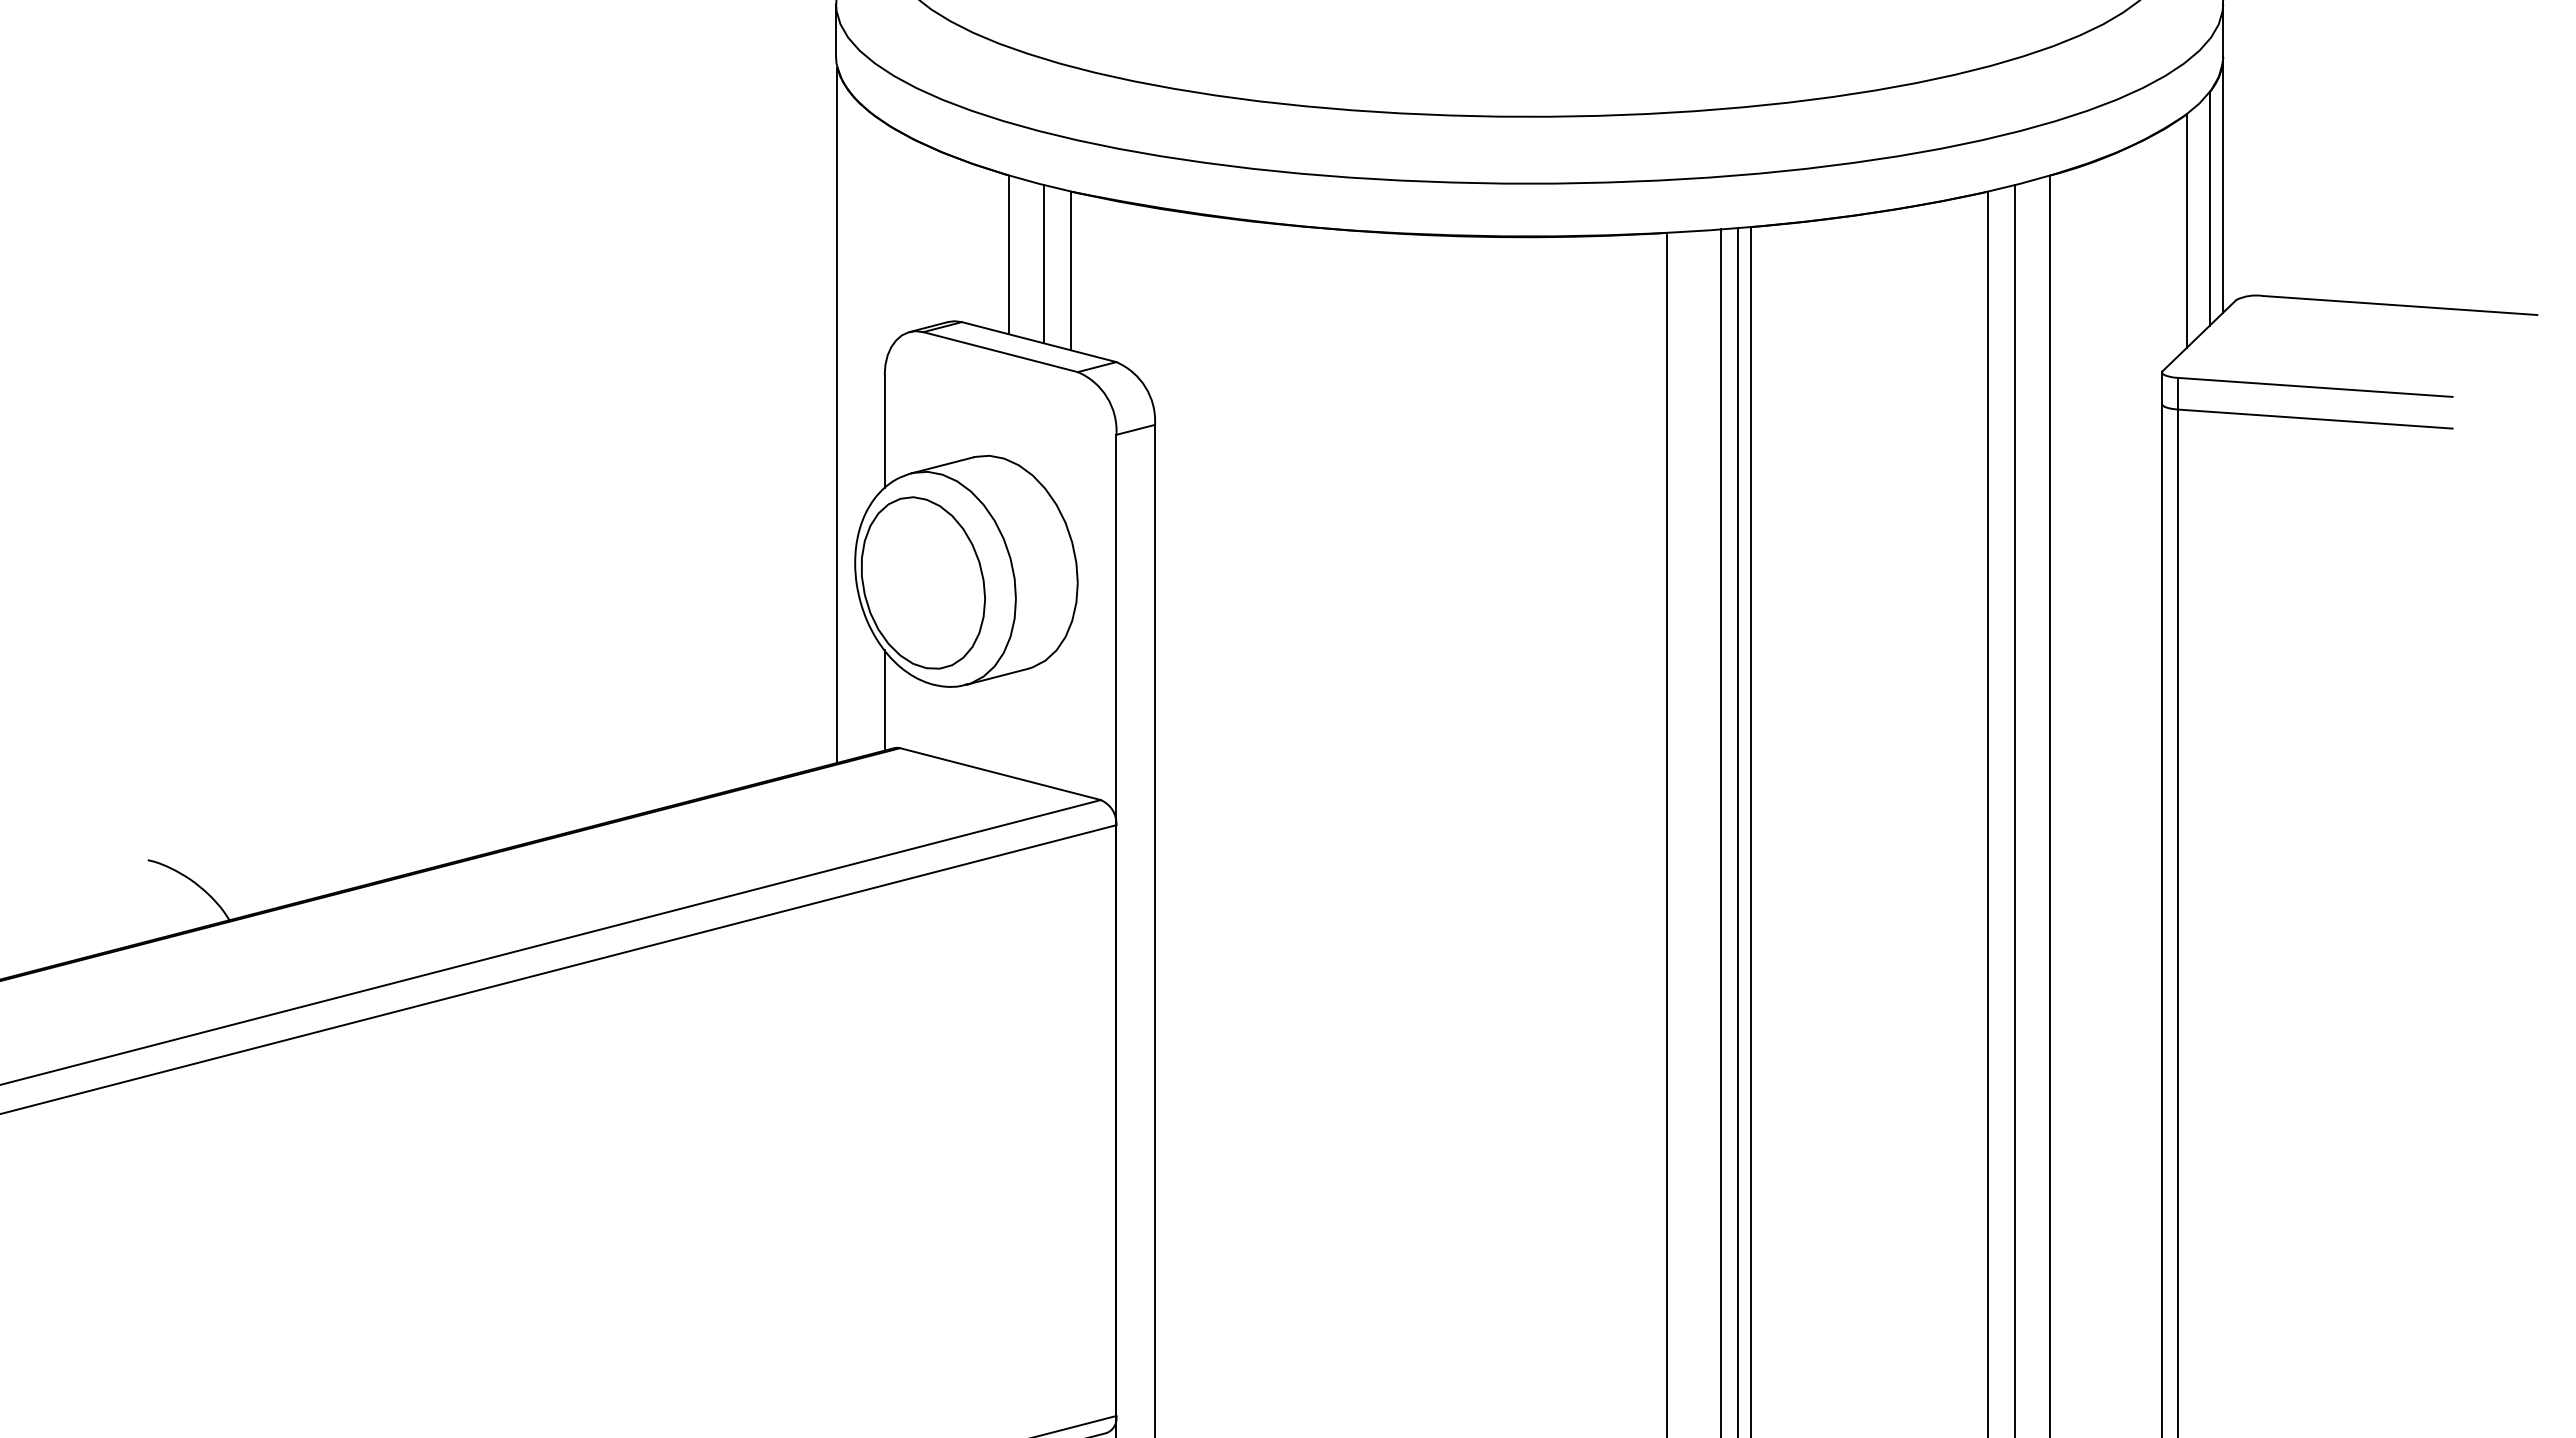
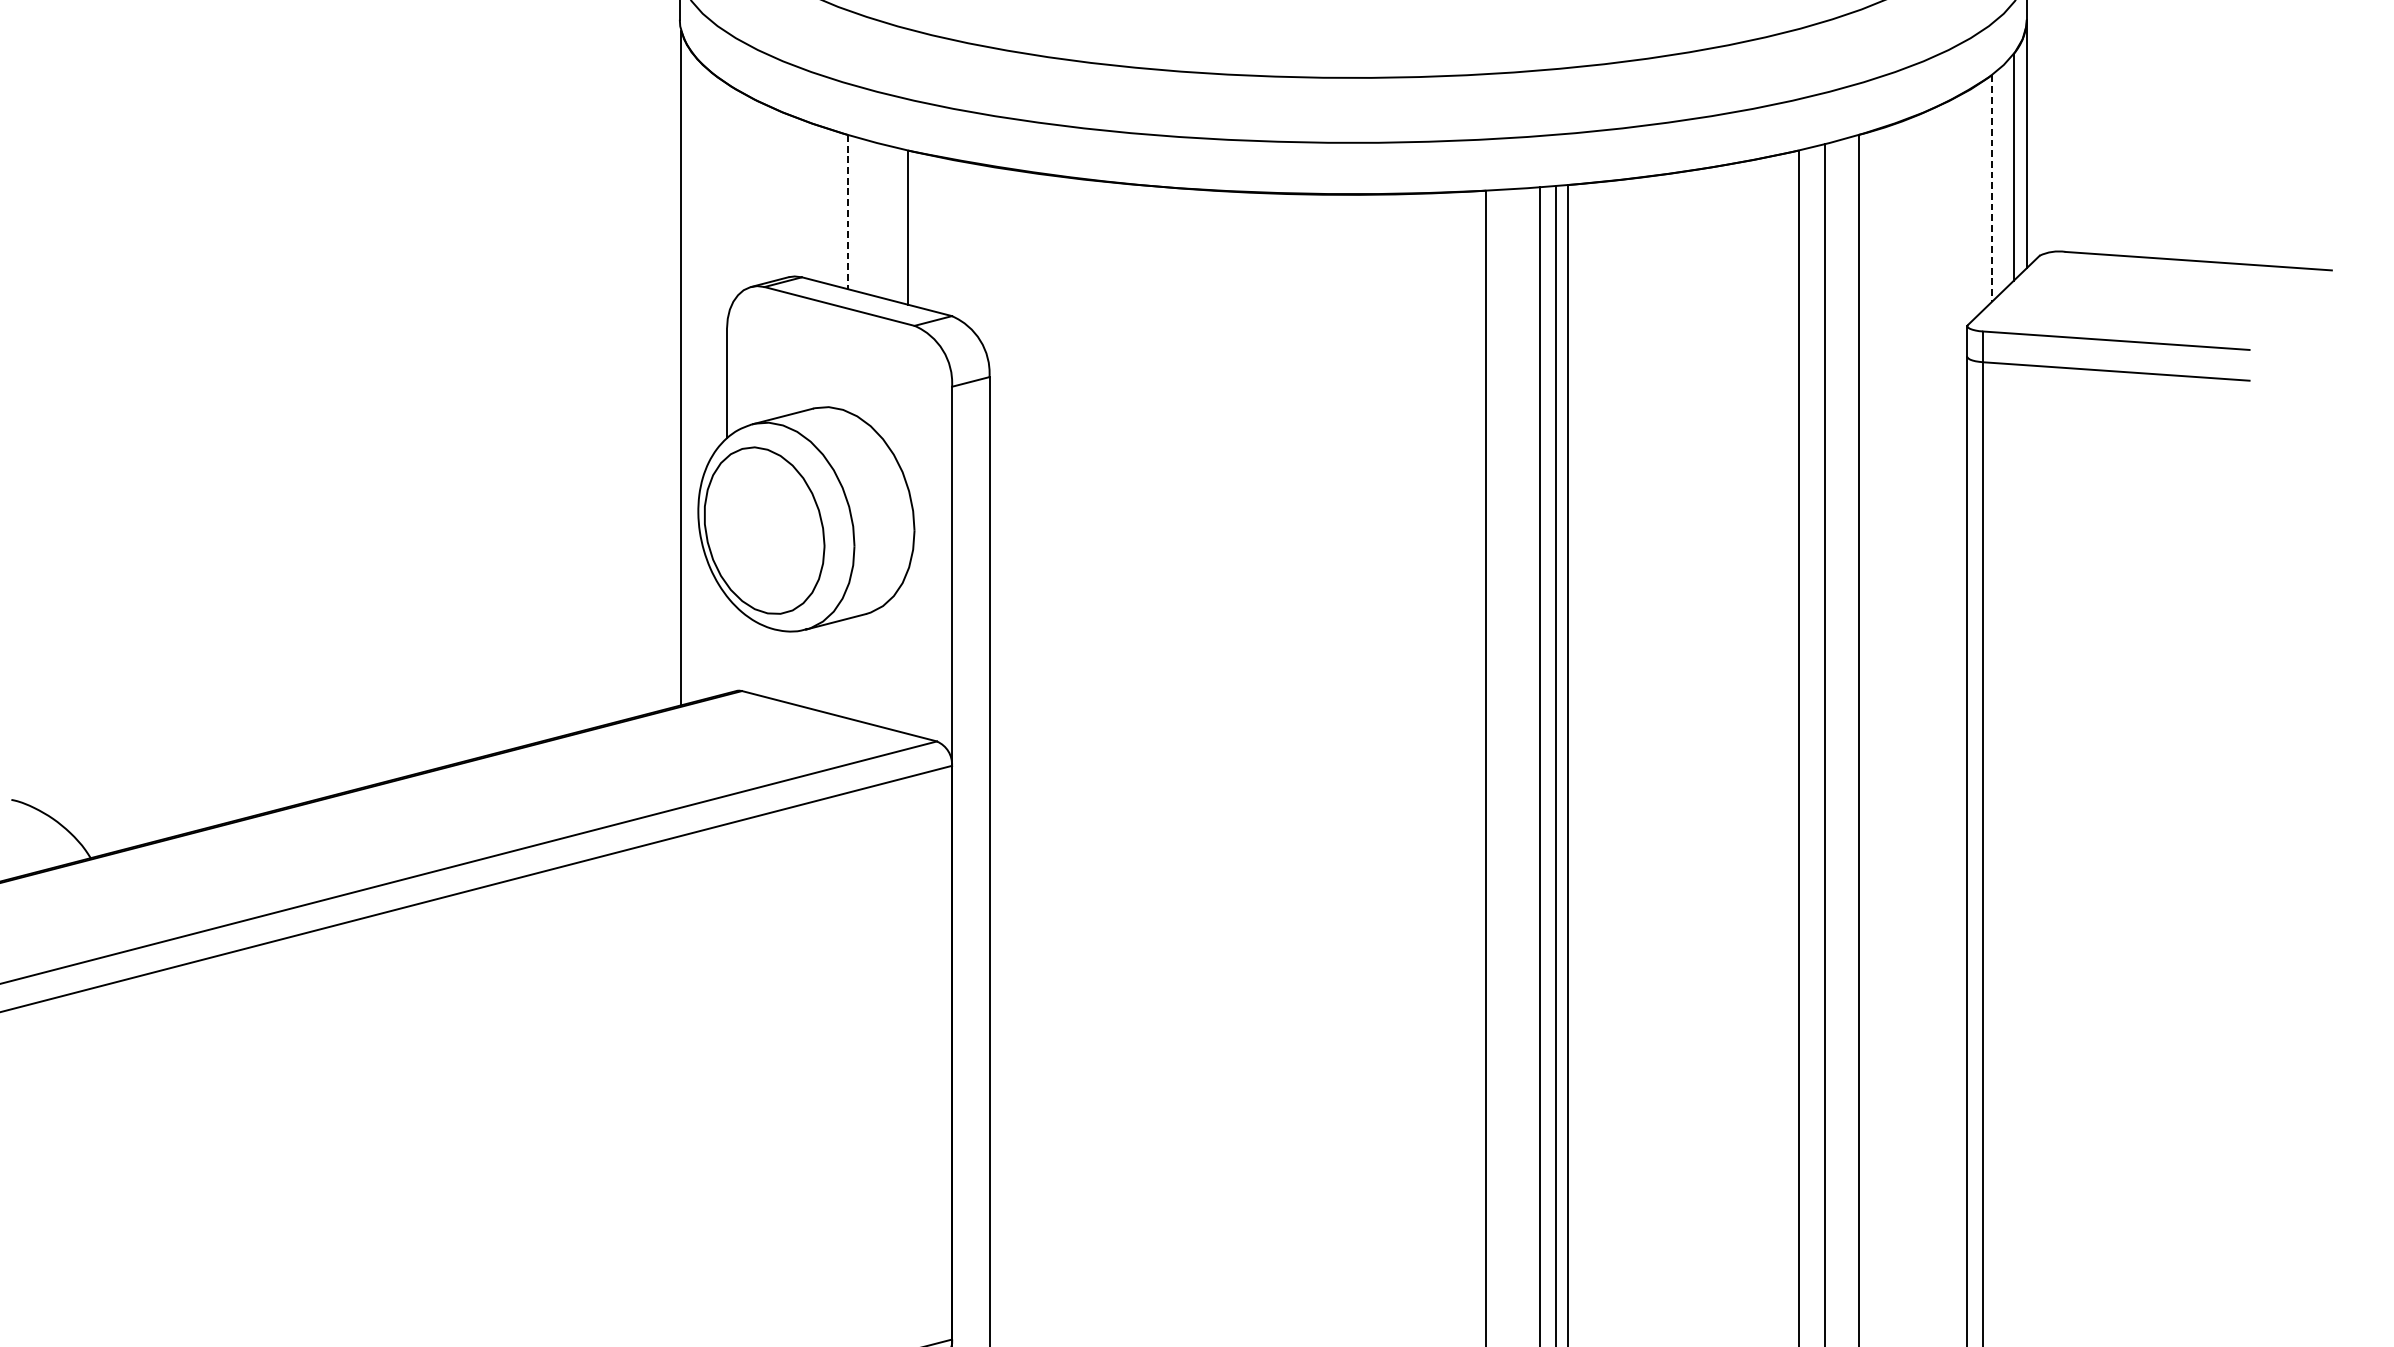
line: (2186, 230) -> (1991, 188), solid -> dashed
line: (1009, 255) -> (848, 212), solid -> dashed
line: (1044, 264) -> (882, 221), removed
line: (884, 700) -> (726, 644), removed

